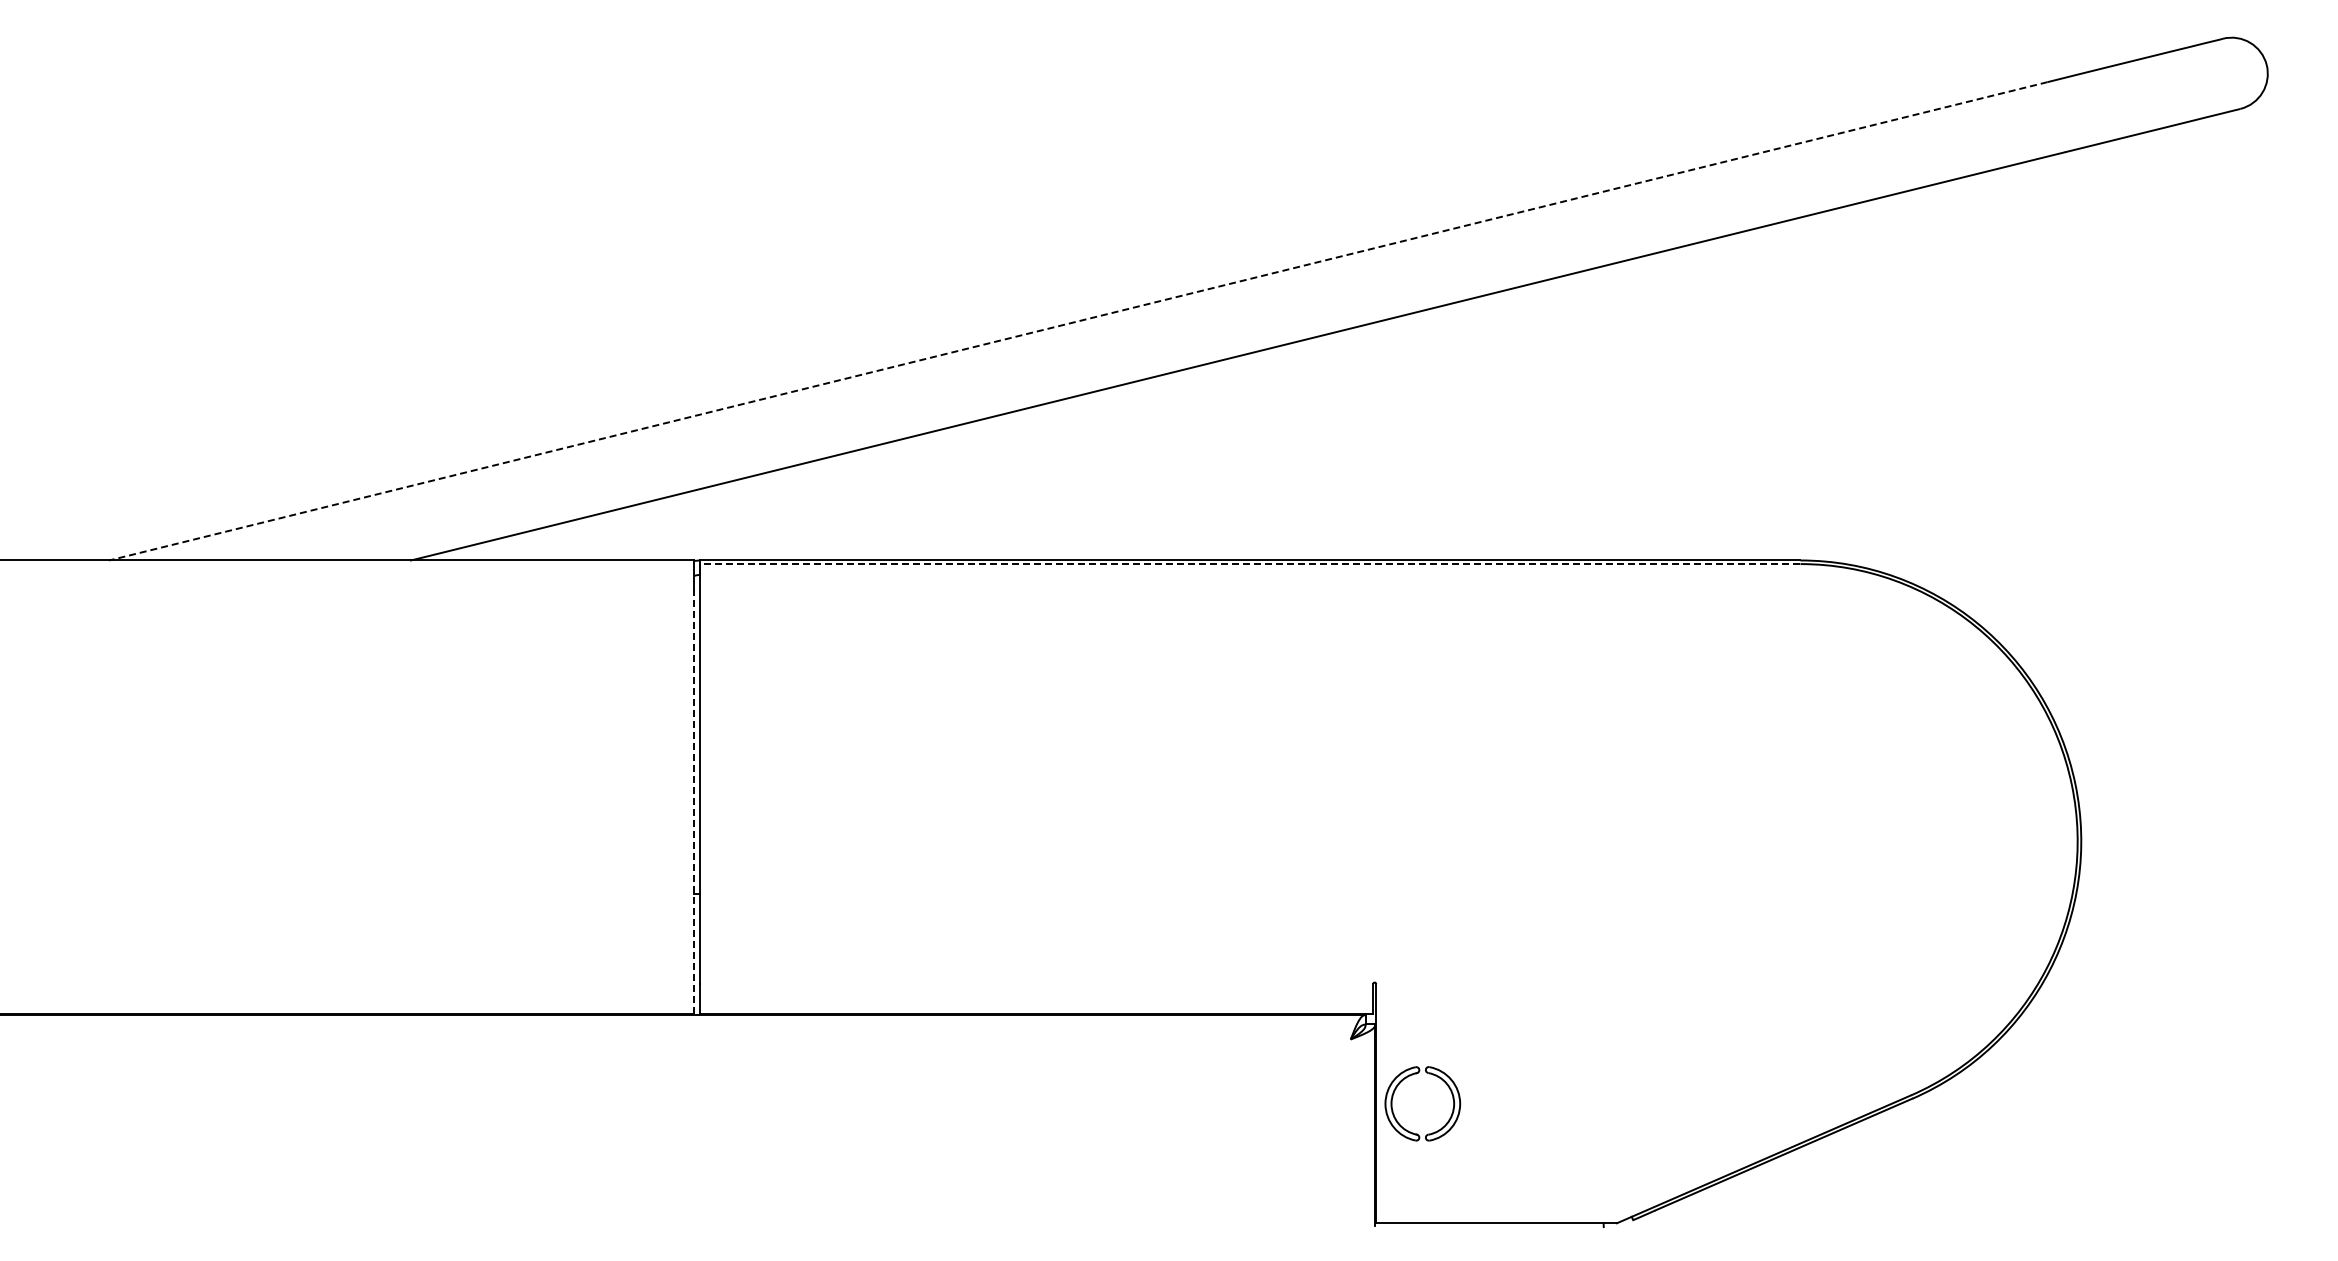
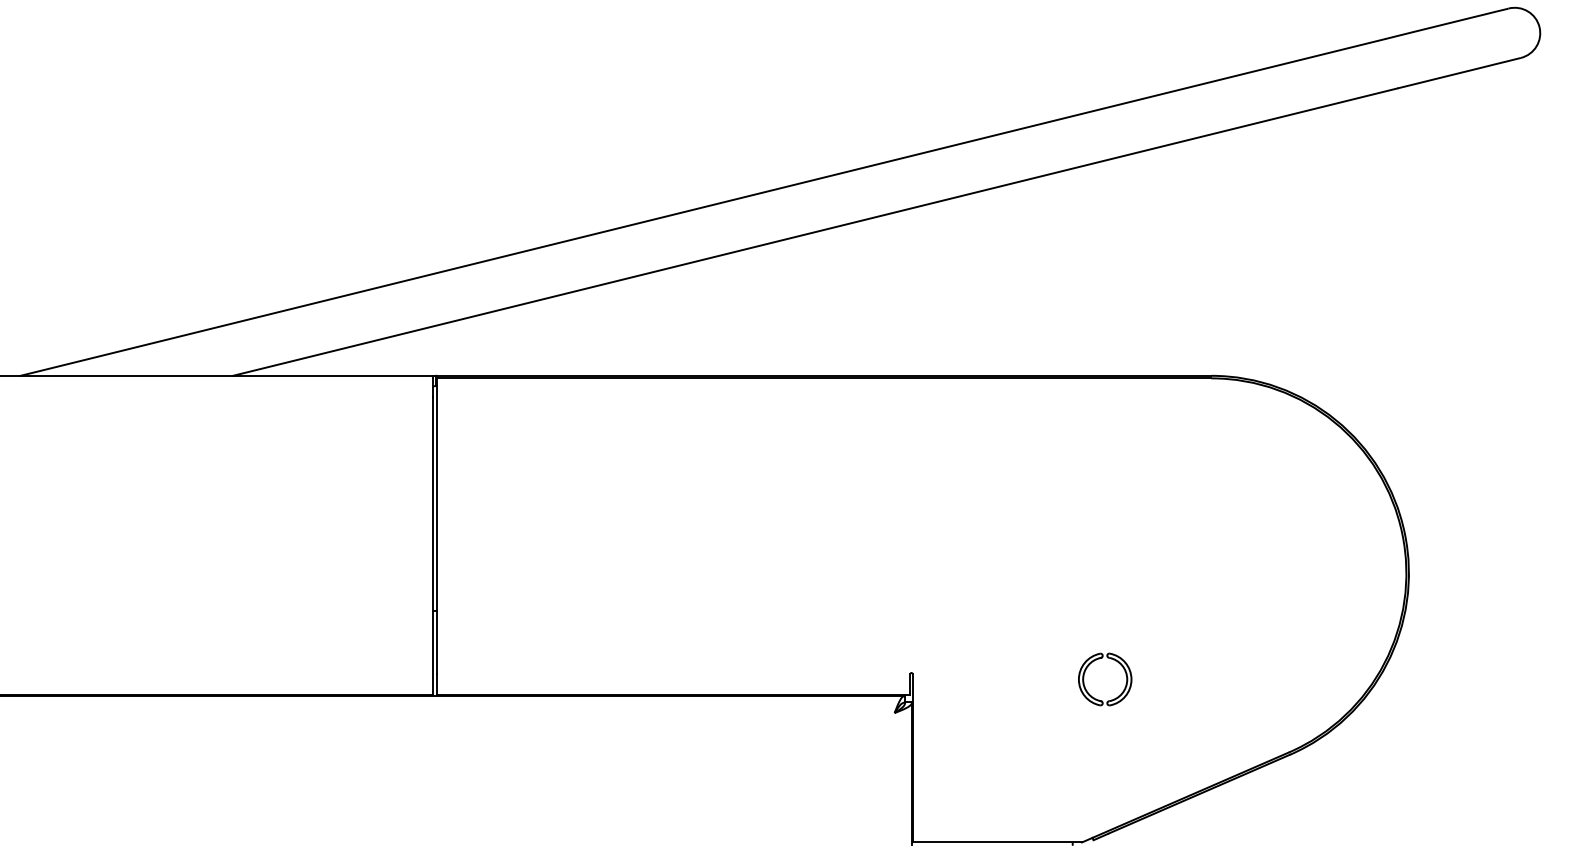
line: (1077, 321) -> (702, 207), dashed -> solid
line: (1249, 564) -> (823, 378), dashed -> solid
line: (694, 801) -> (432, 545), dashed -> solid
part: (1408, 1077) -> (1095, 660), moved

